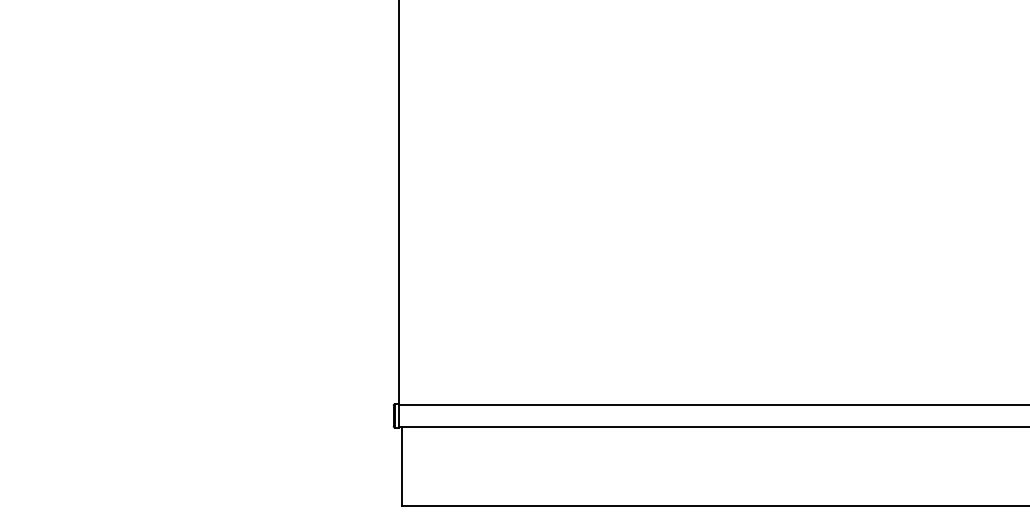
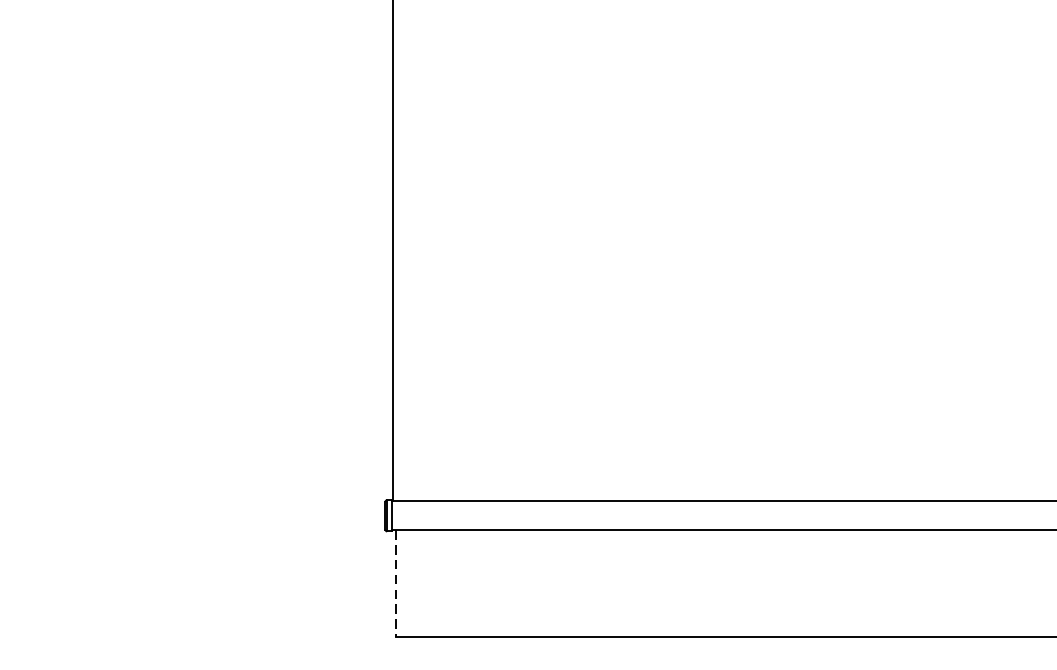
line: (401, 466) -> (395, 583), solid -> dashed

